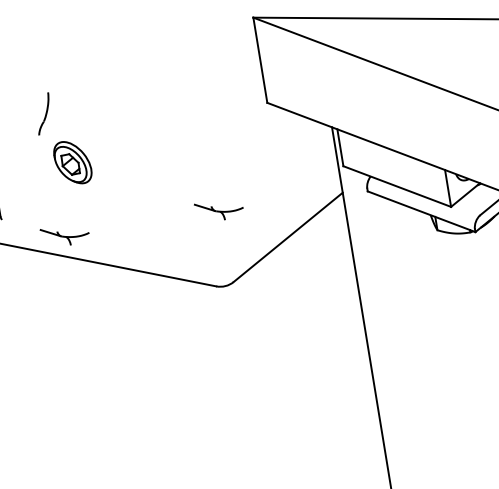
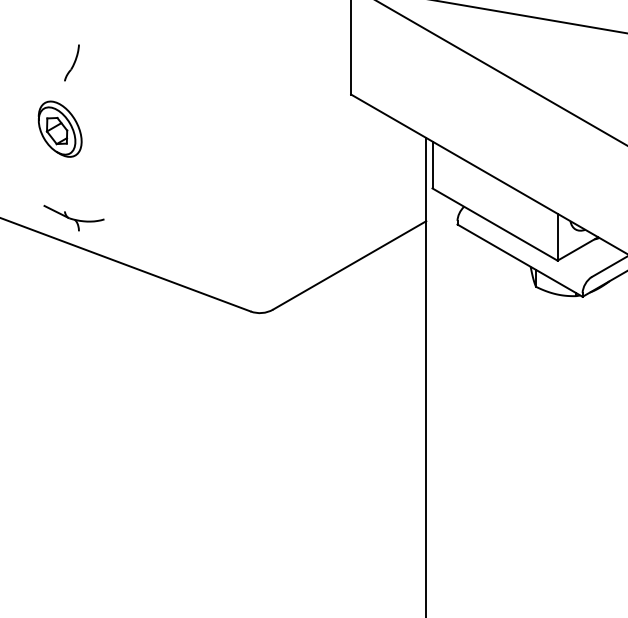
part: (43, 113) -> (71, 62), size x0.71
part: (72, 162) -> (59, 128), moved
part: (218, 210) -> (269, 217), removed

